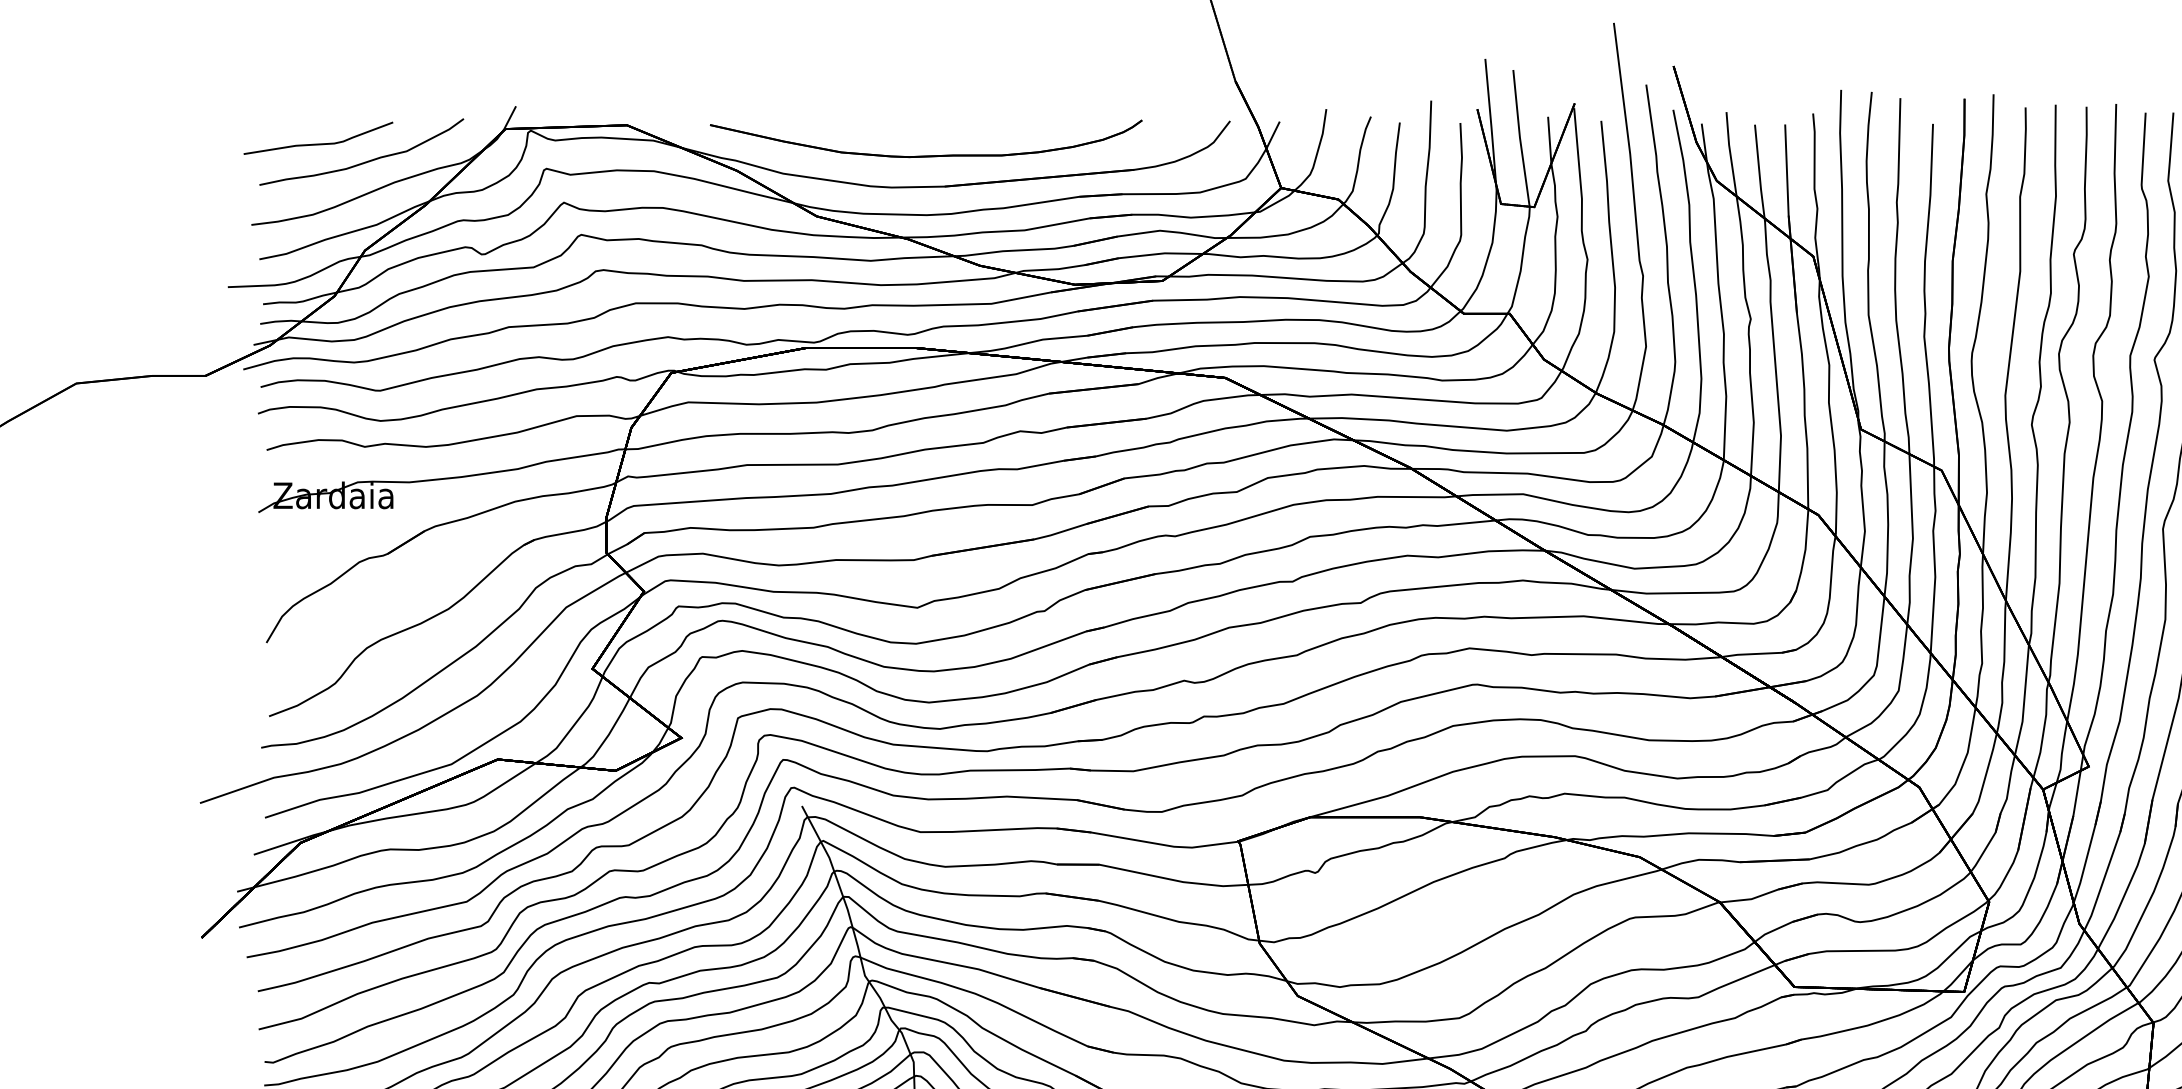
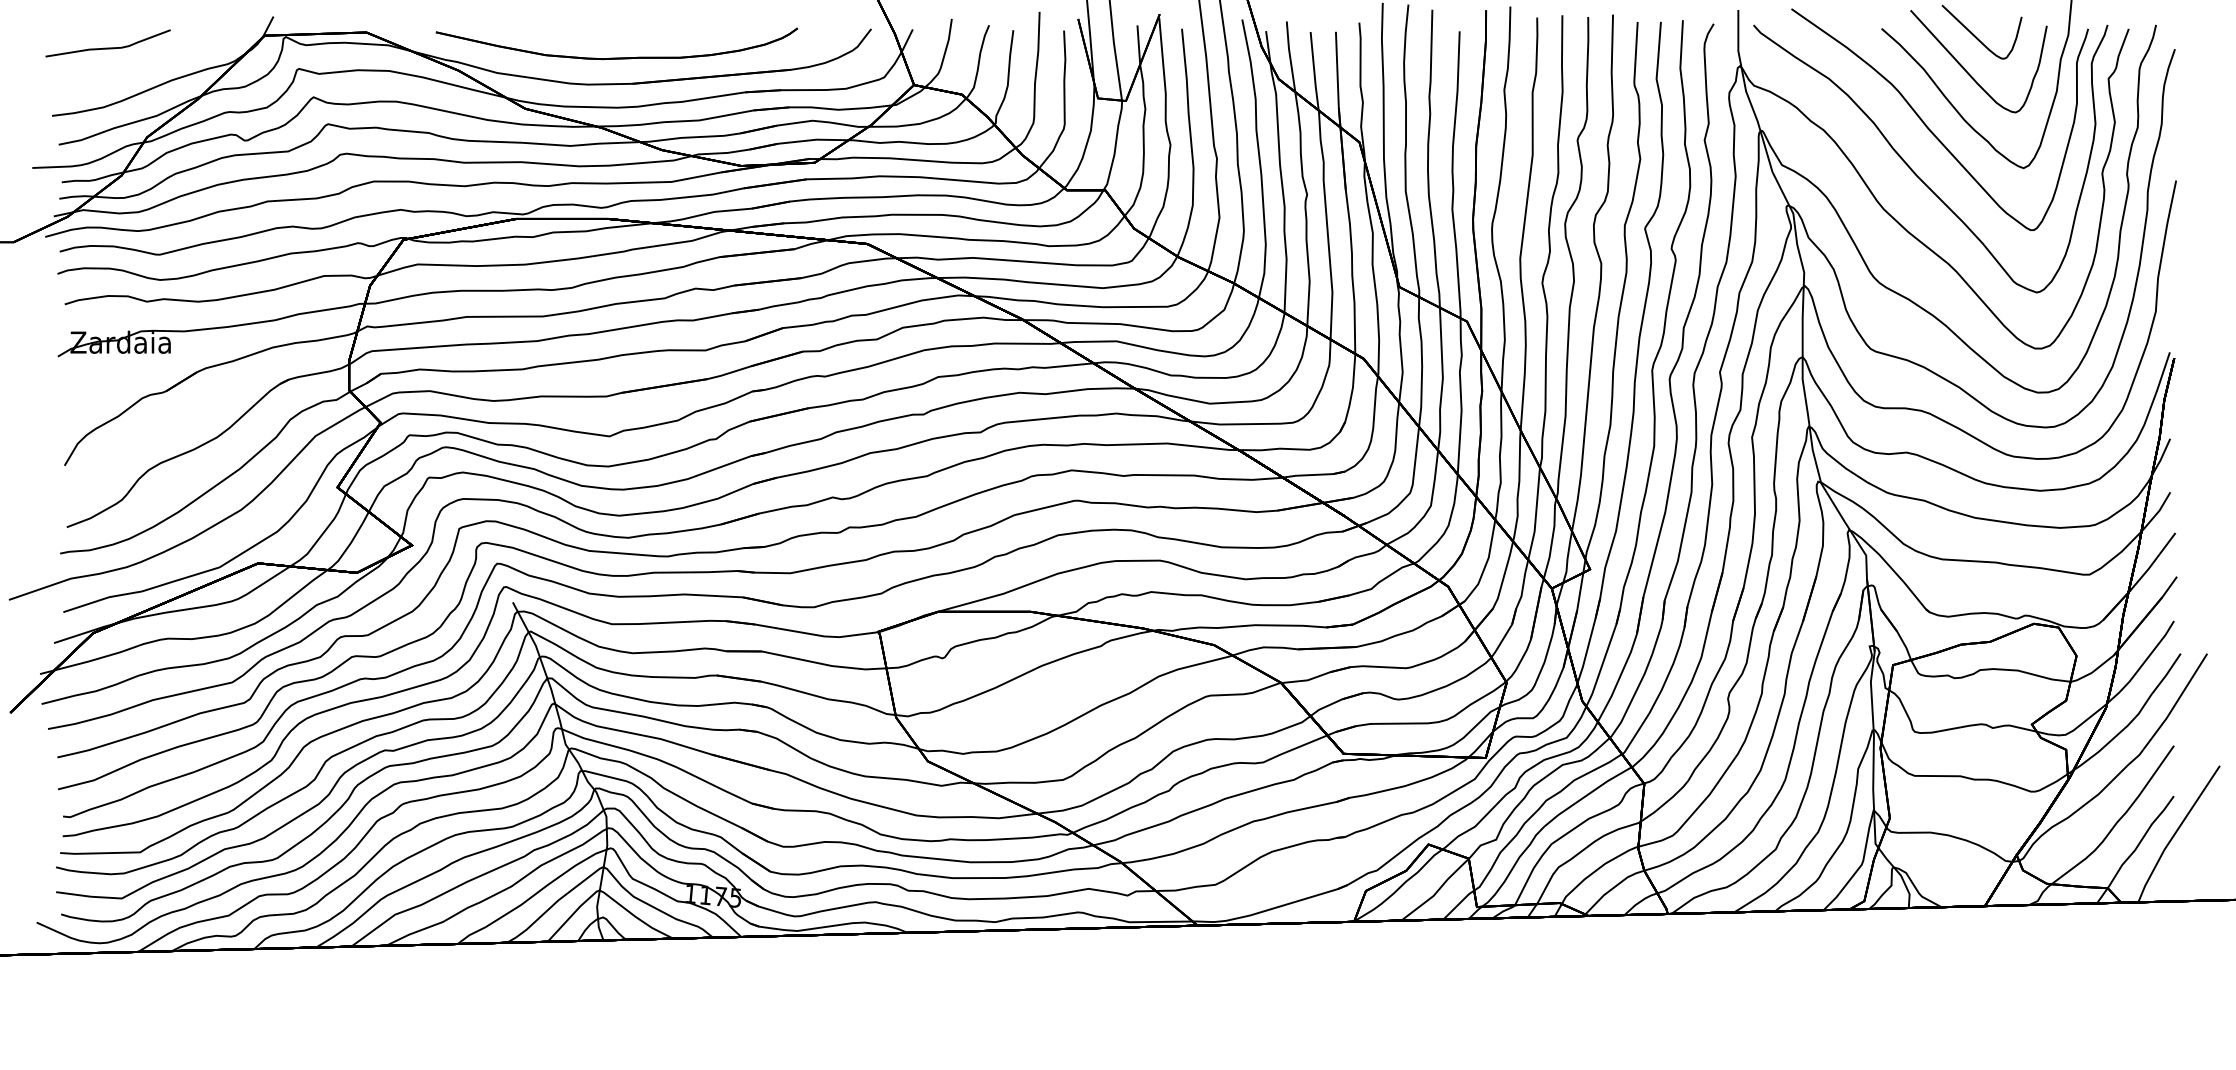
curve: (365, 161) -> (147, 62), removed

